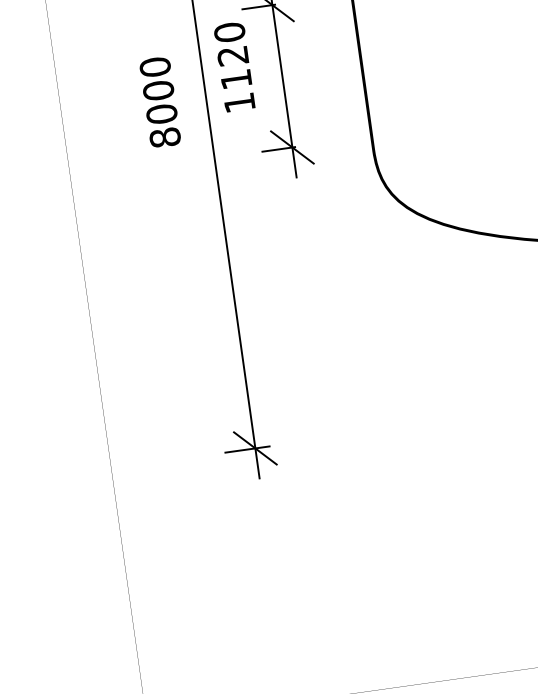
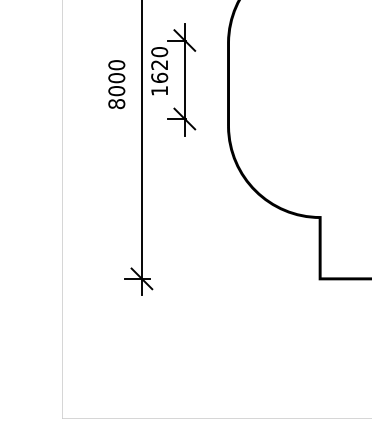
text: (235, 78) -> (159, 77), 1120 -> 1620

